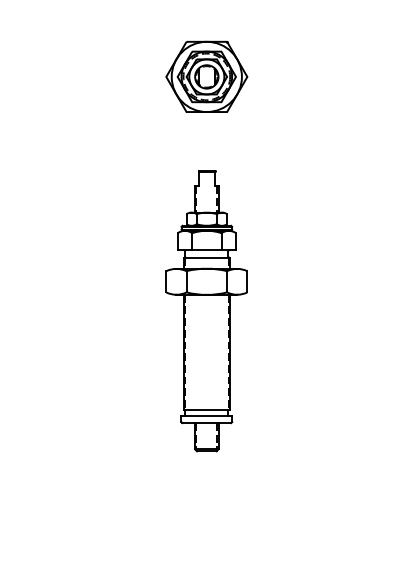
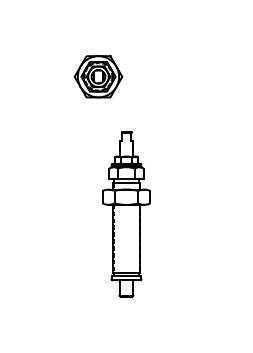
part: (206, 76) -> (98, 76), moved

